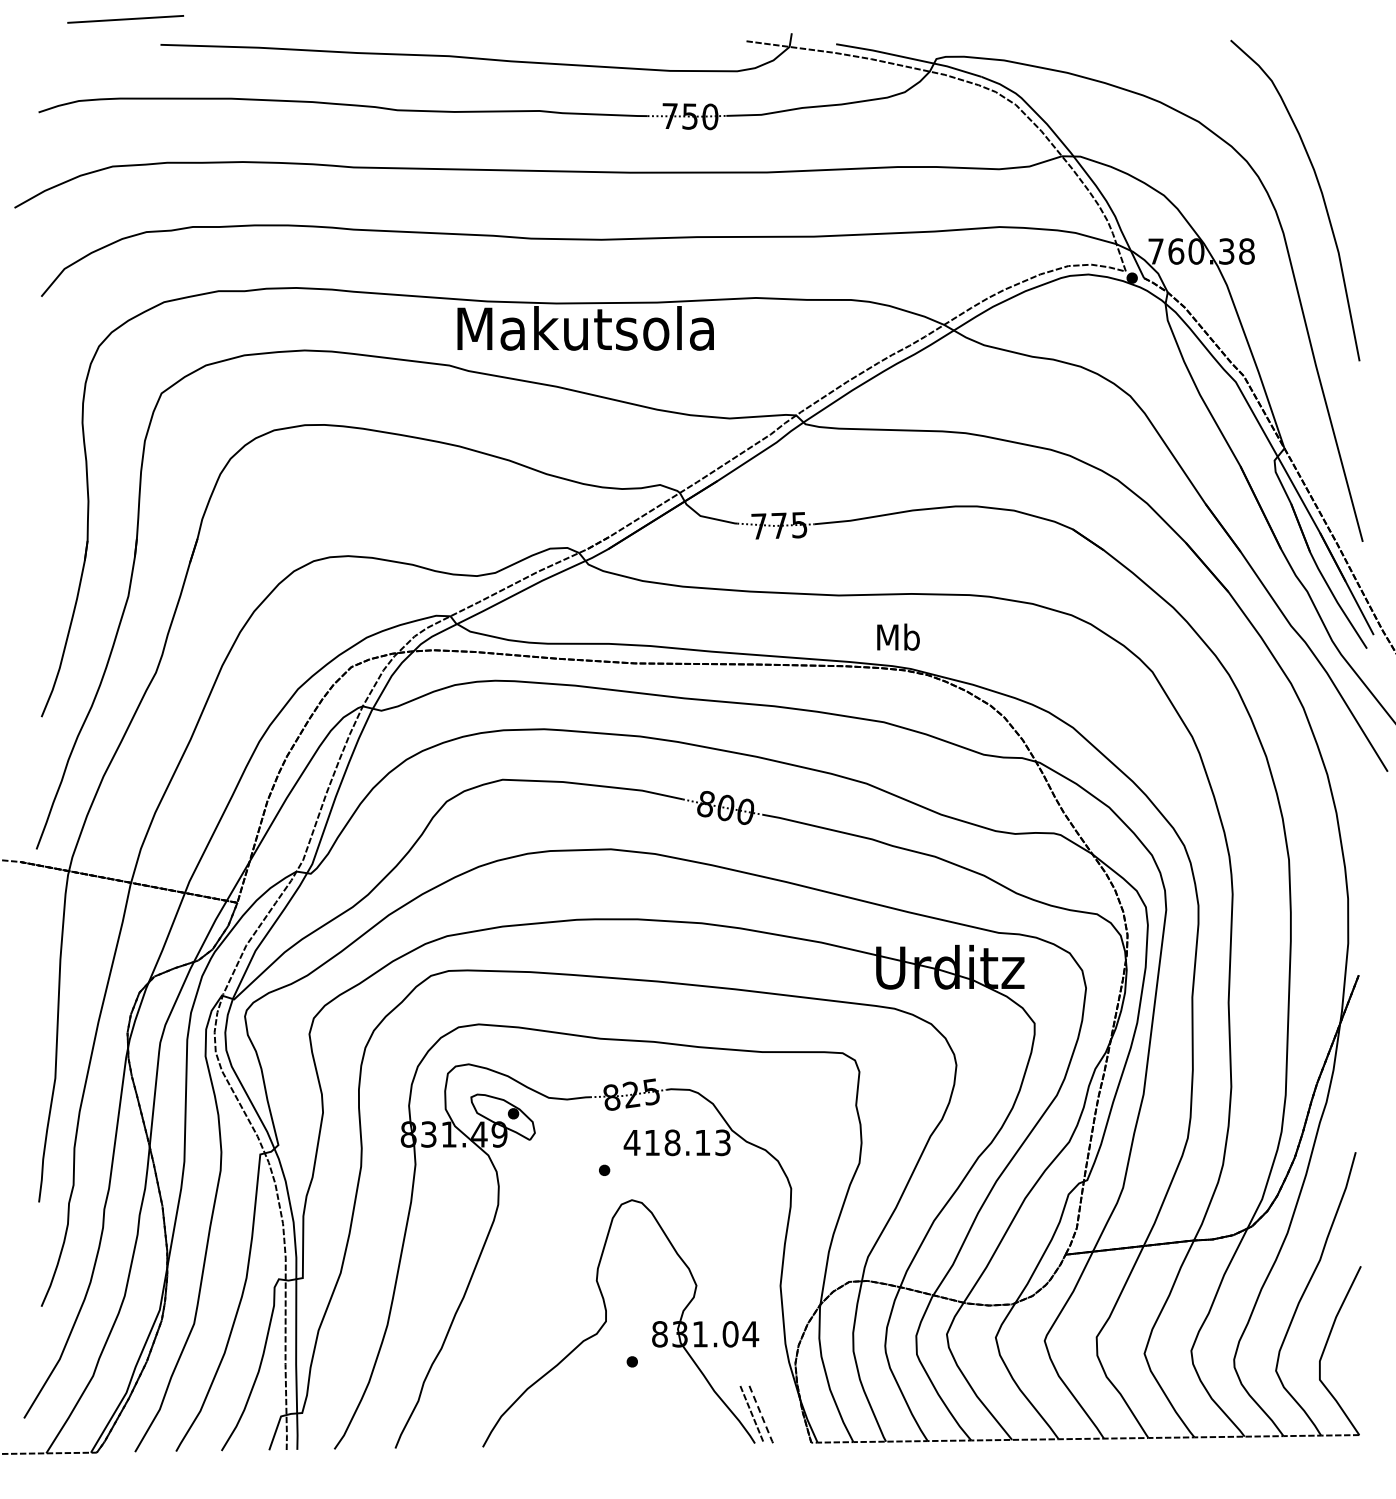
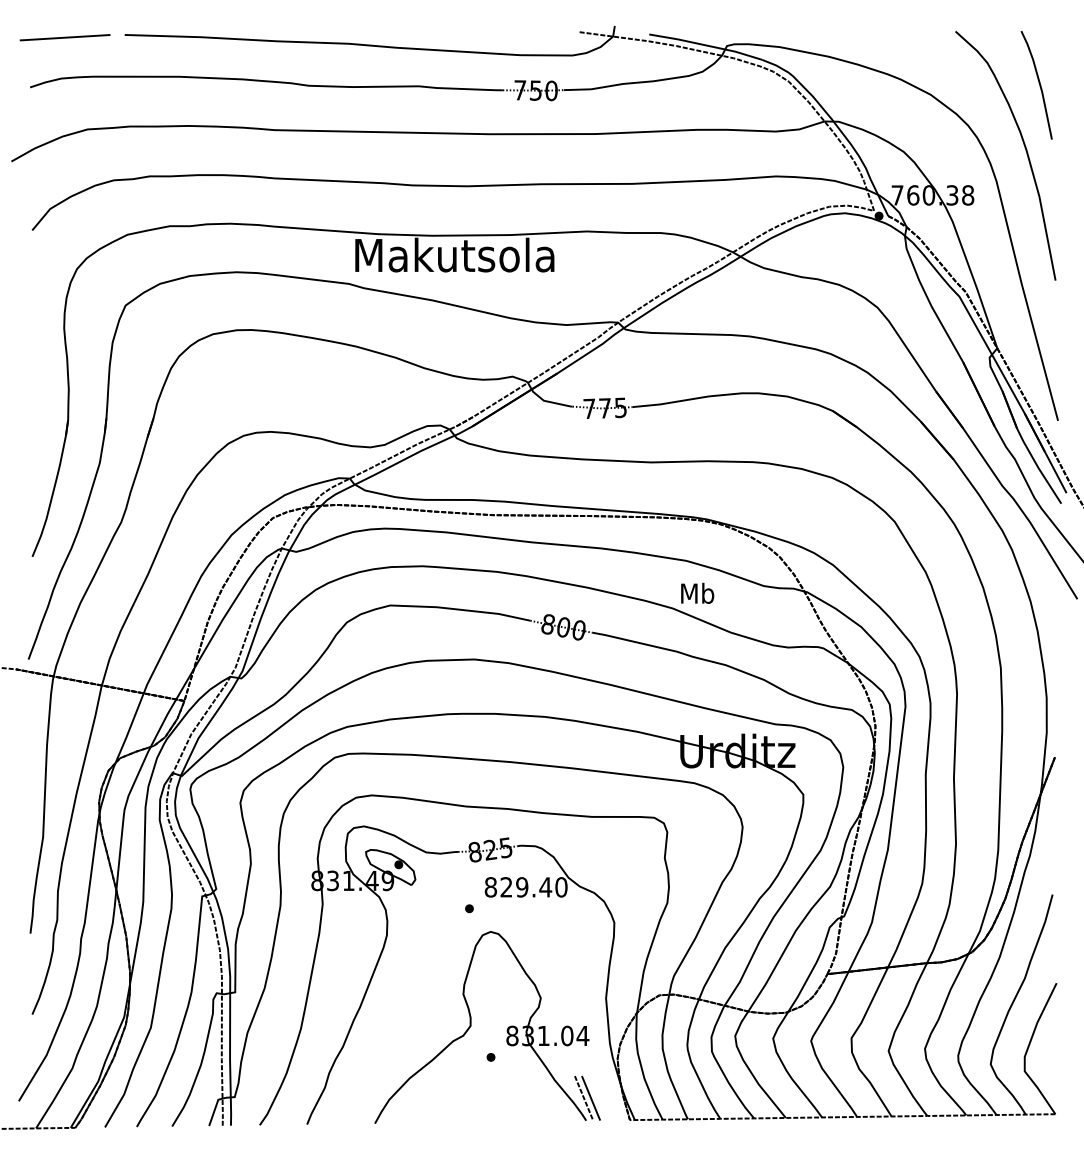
line: (125, 19) -> (64, 37), moved
line: (1338, 109) -> (1039, 85), added
text: (898, 636) -> (697, 592), moved
text: (677, 1142) -> (526, 887), 418.13 -> 829.40
line: (761, 1415) -> (591, 1099), dashed -> solid

